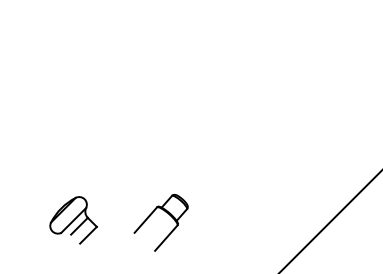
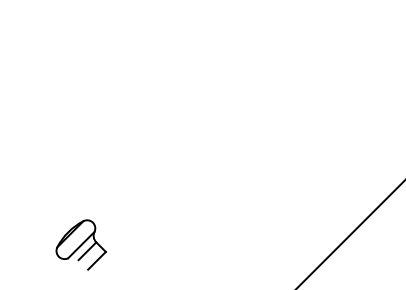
part: (166, 213) -> (176, 226), removed
part: (73, 220) -> (81, 245), moved

